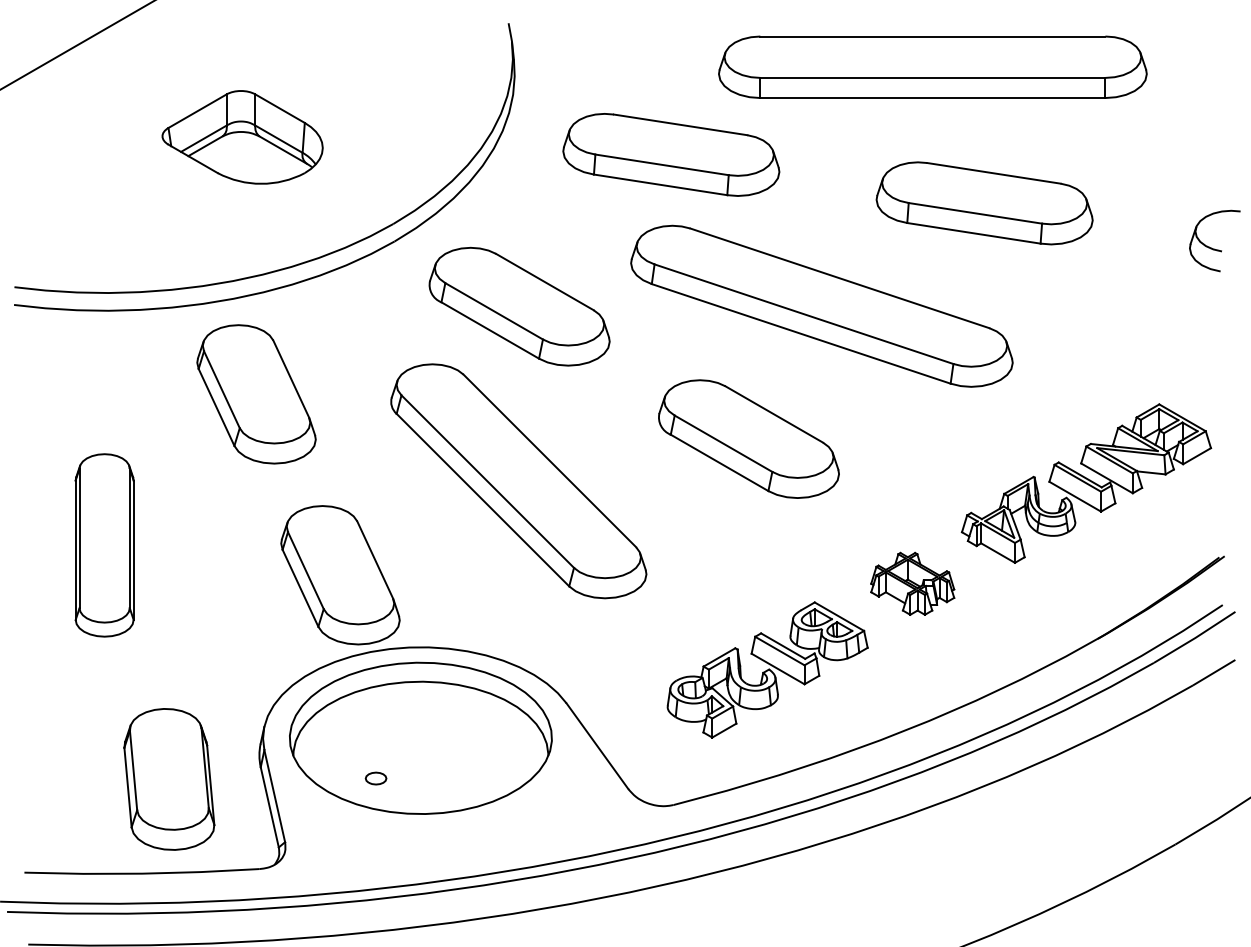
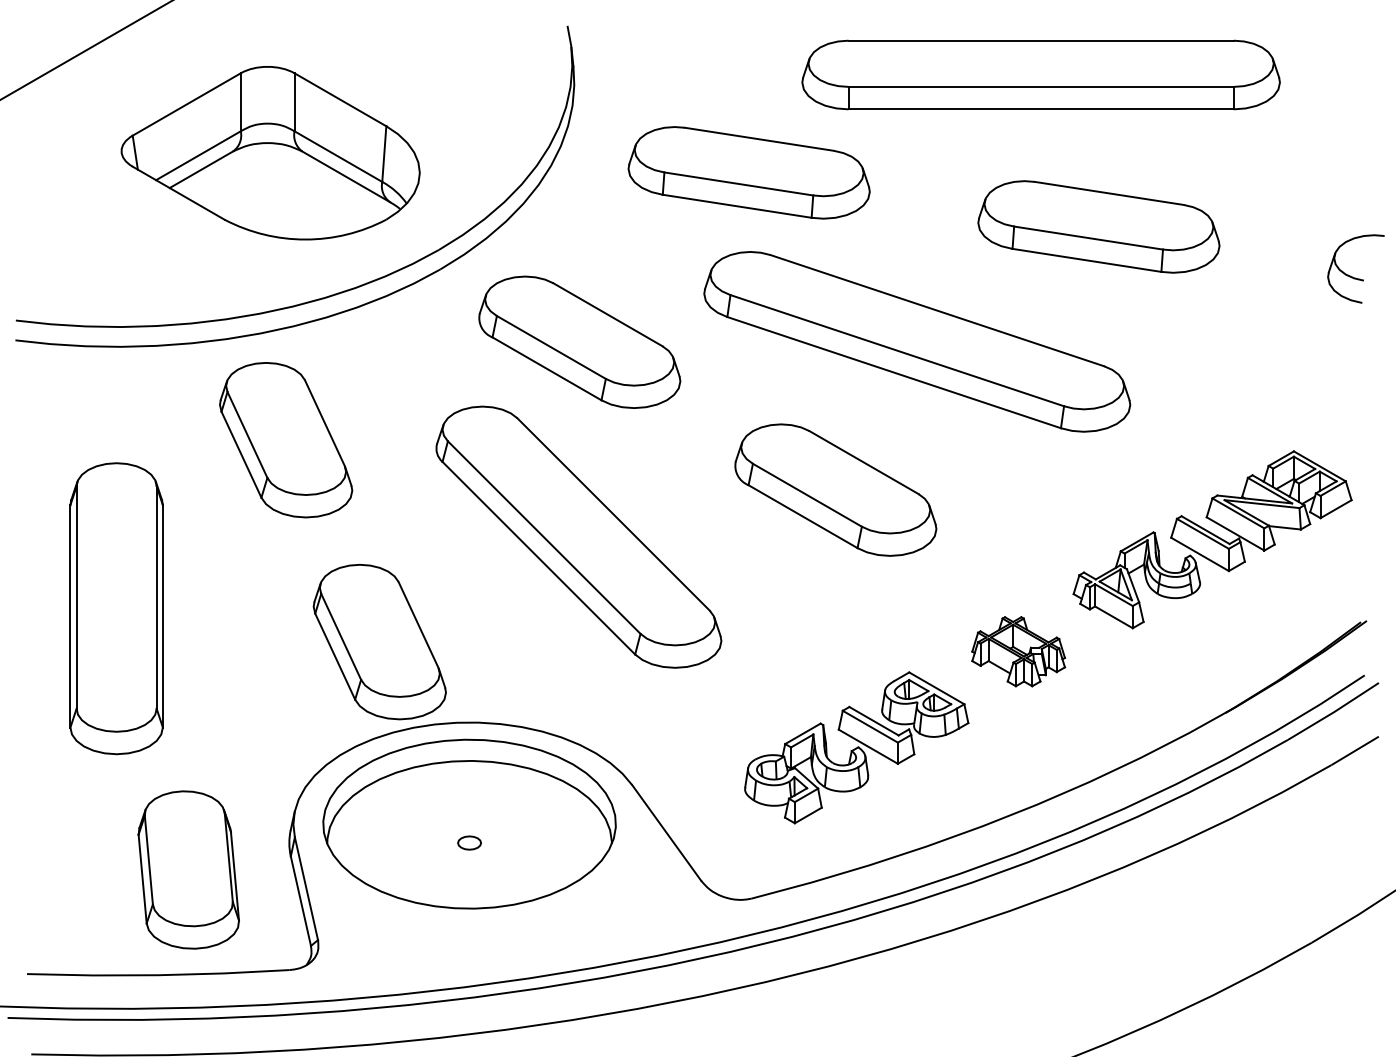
part: (242, 137) -> (270, 153), size x1.67
part: (104, 545) -> (116, 608), size x1.43
part: (376, 778) -> (469, 842), moved

